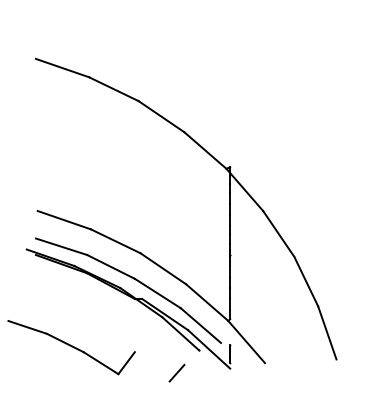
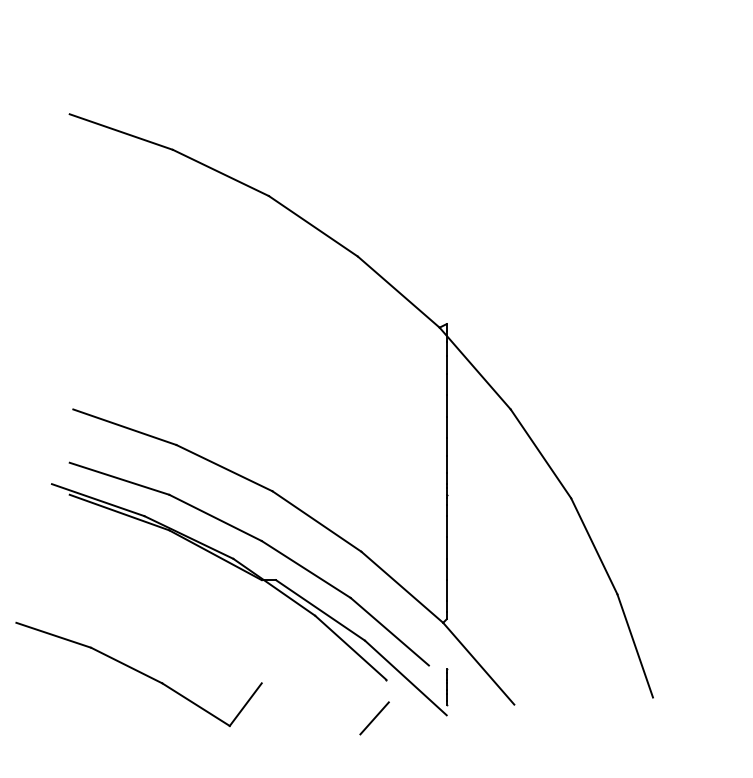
line: (176, 372) -> (373, 716), moved

